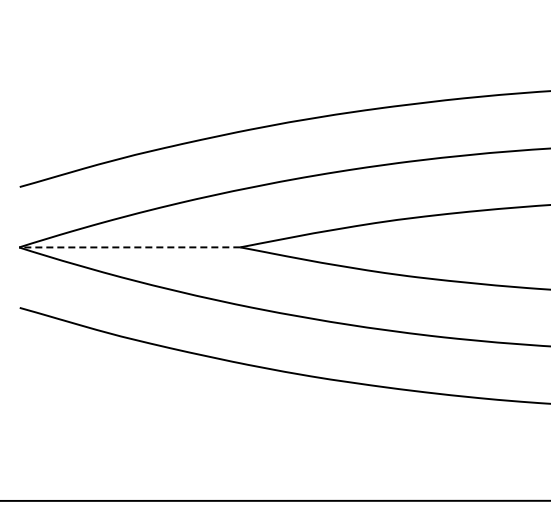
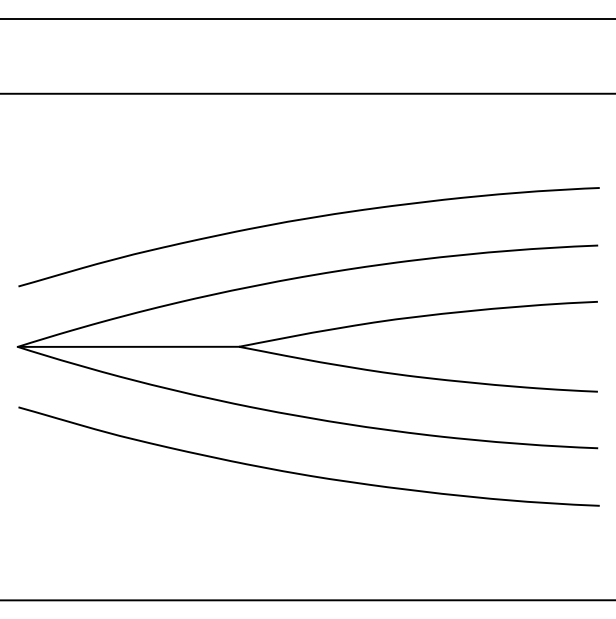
line: (129, 247) -> (128, 346), dashed -> solid

